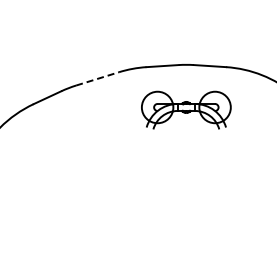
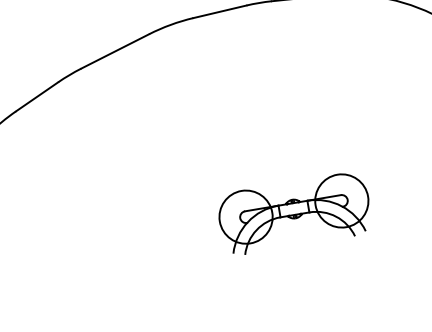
line: (98, 78) -> (116, 50), dashed -> solid
part: (186, 109) -> (294, 212), moved

